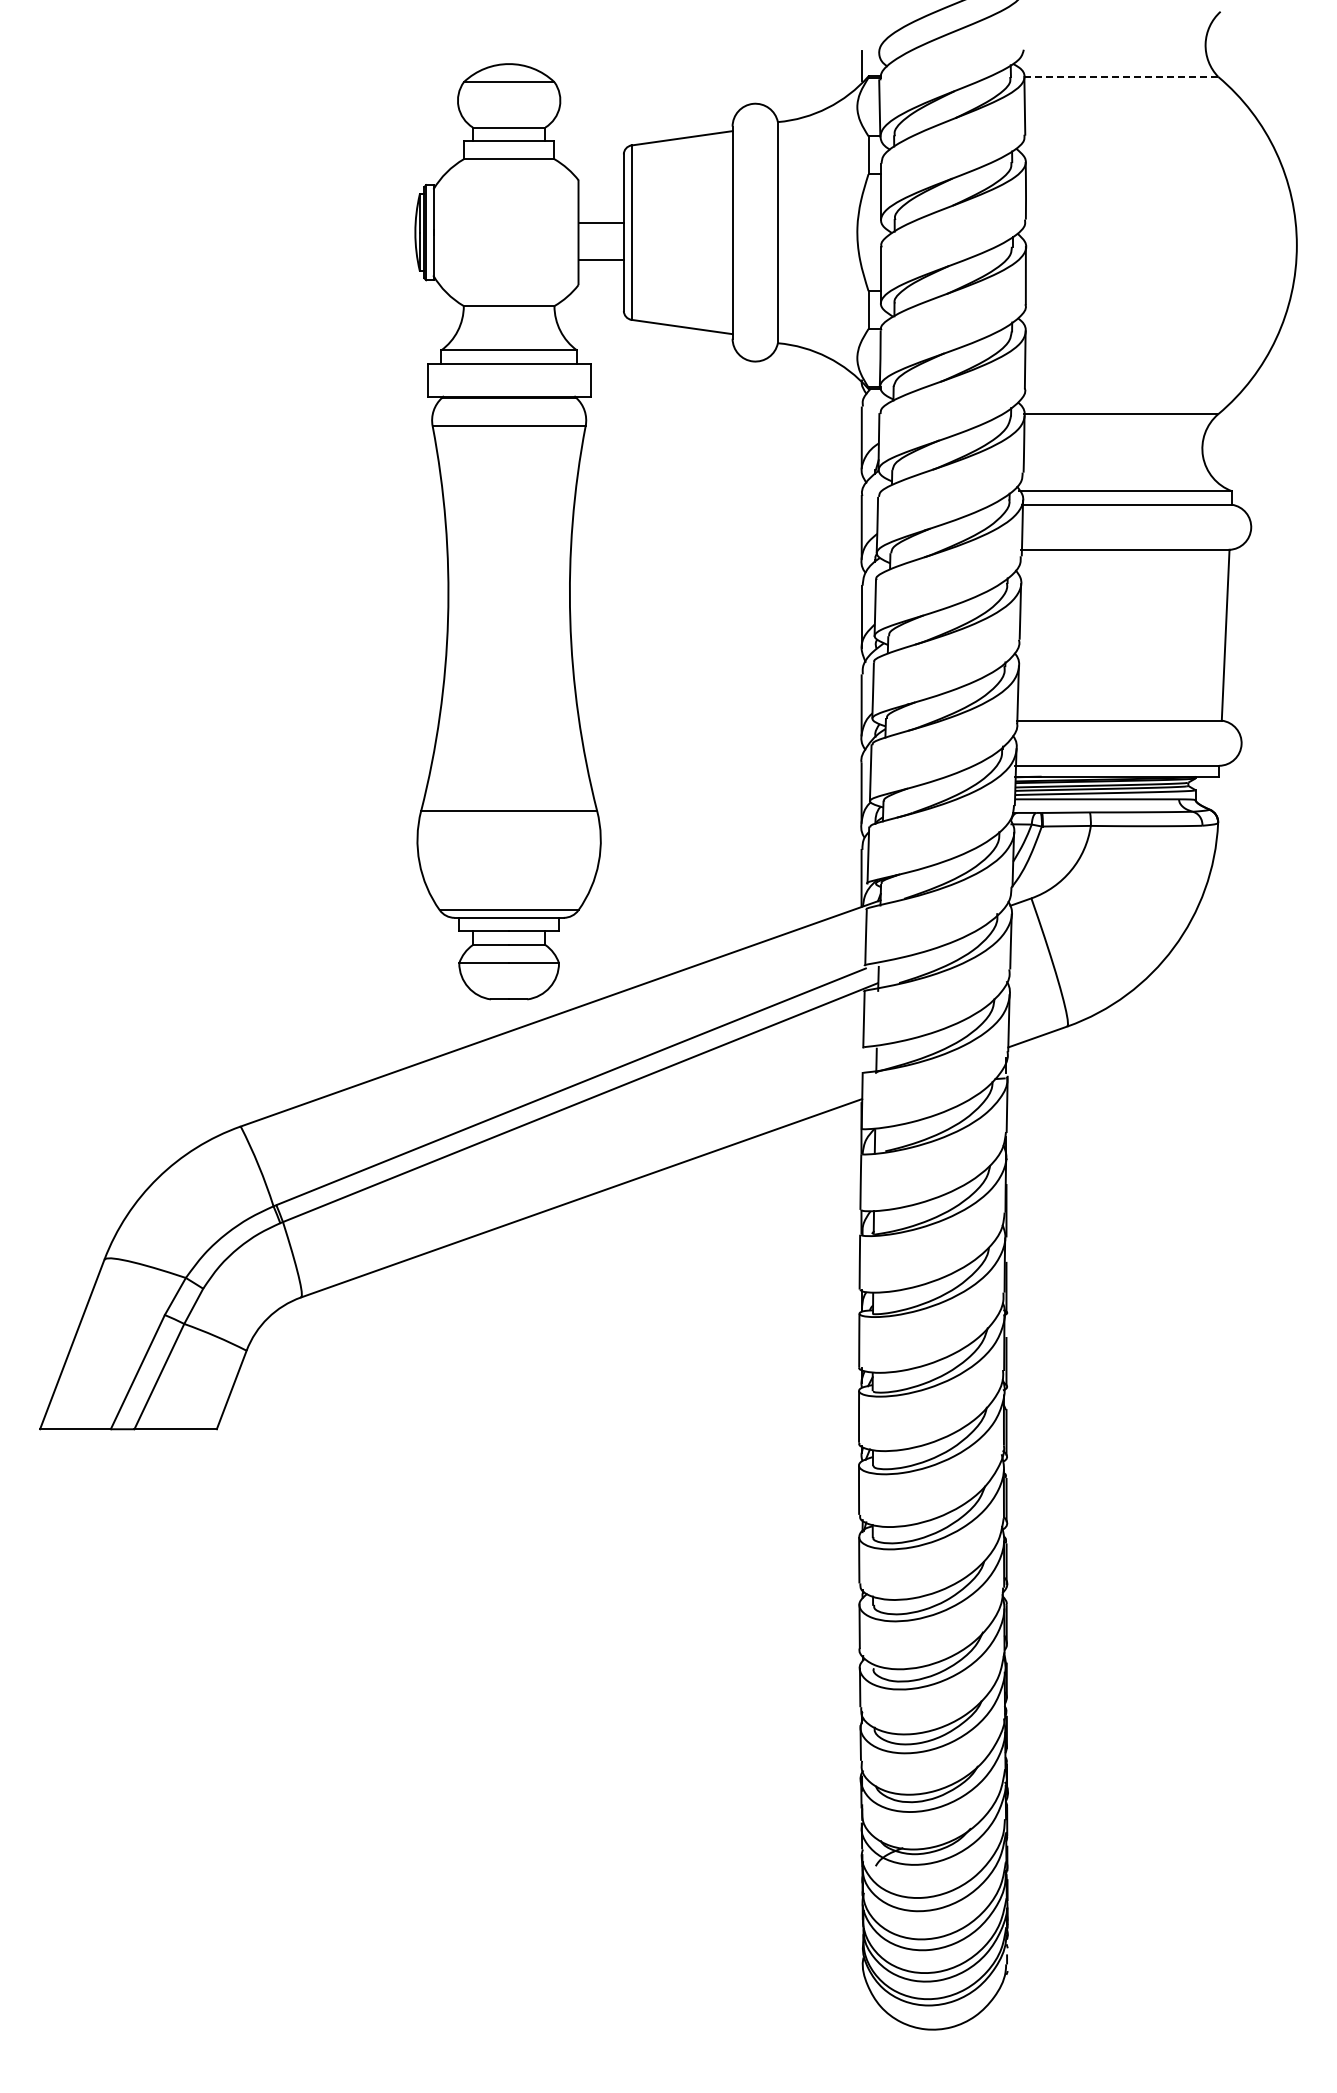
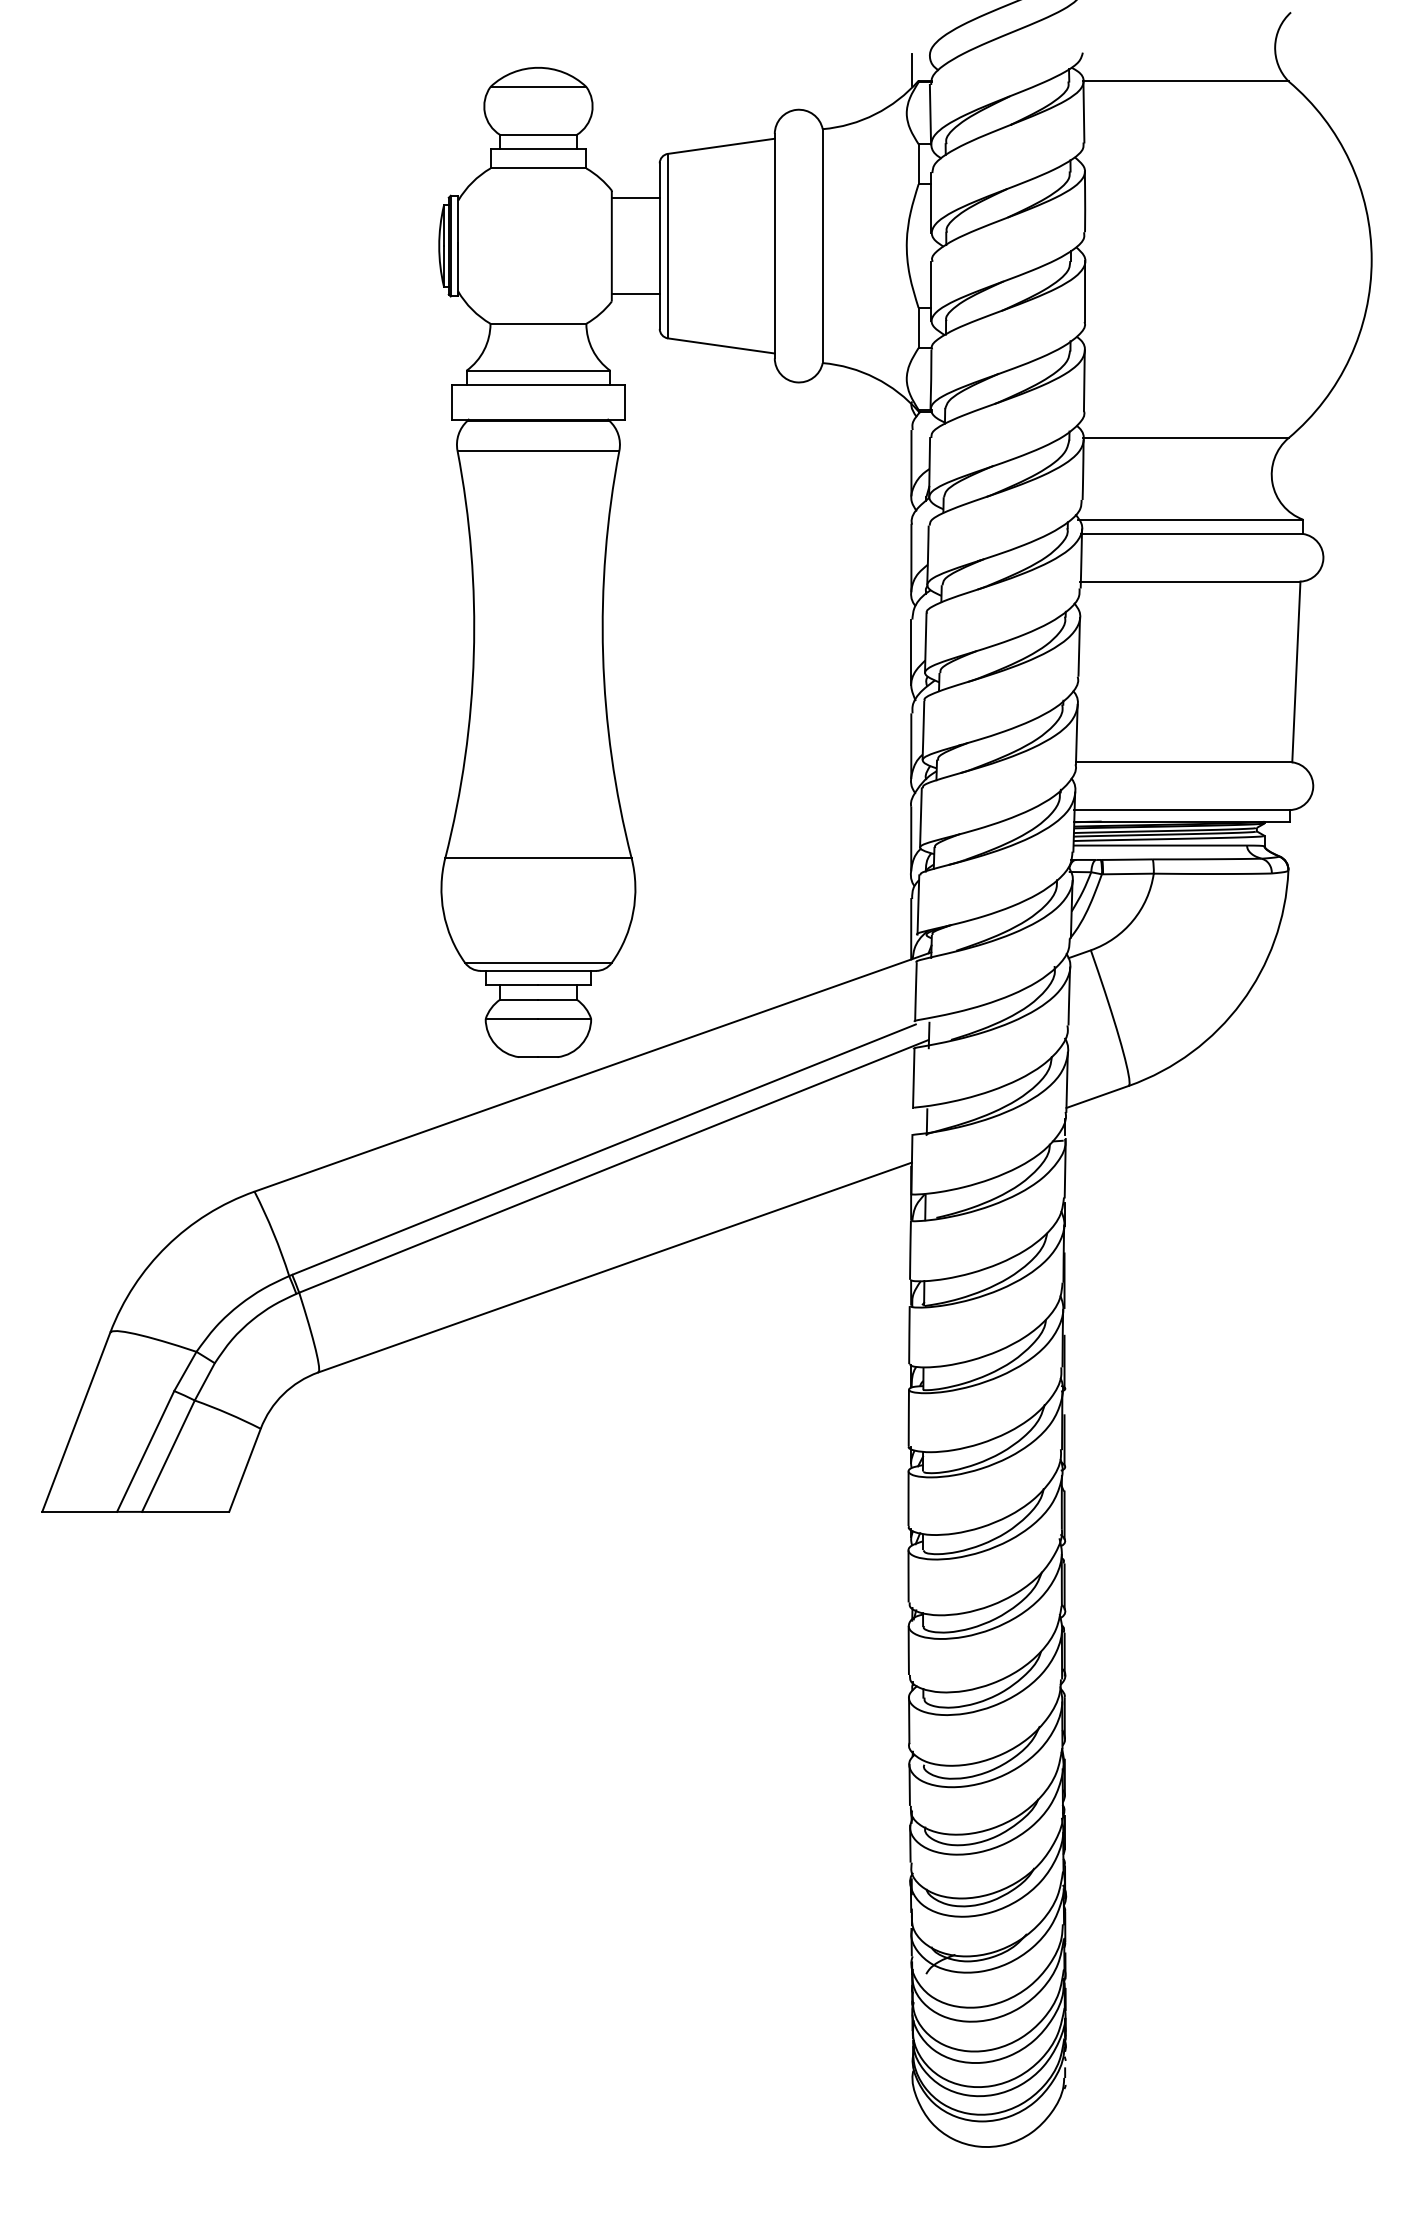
line: (1121, 76) -> (1186, 80), dashed -> solid
line: (600, 222) -> (635, 293), moved
line: (600, 260) -> (635, 198), moved

